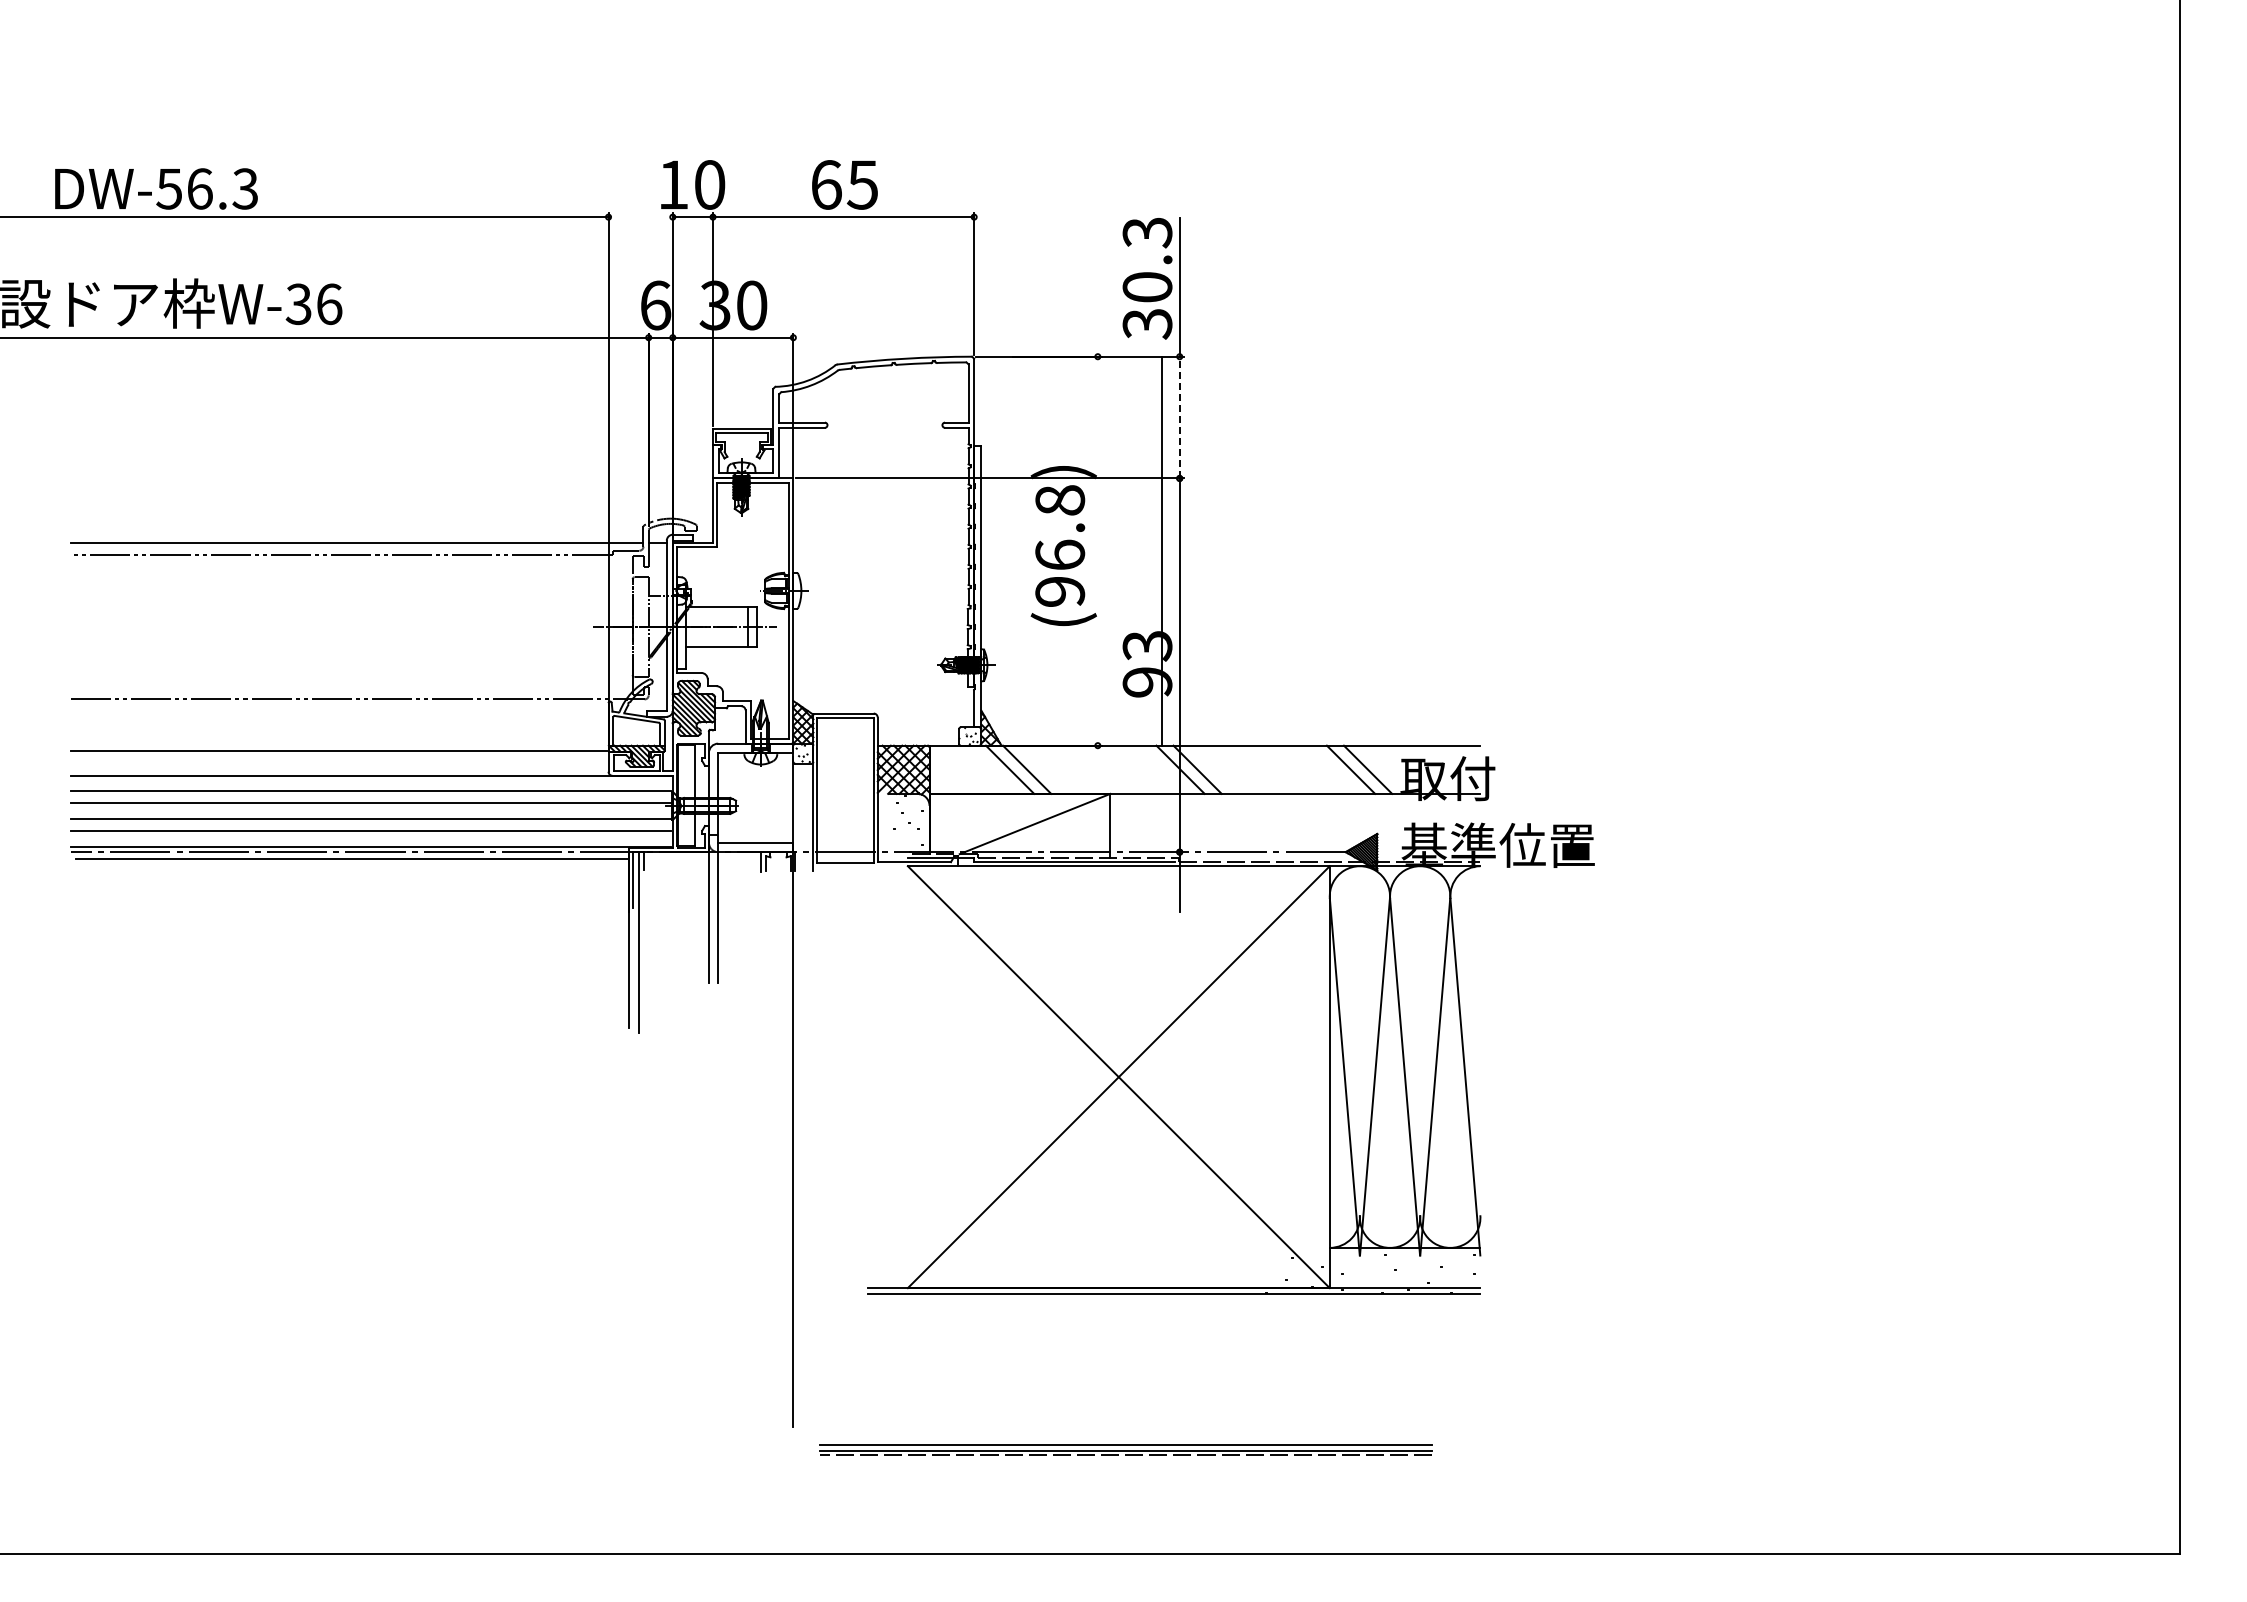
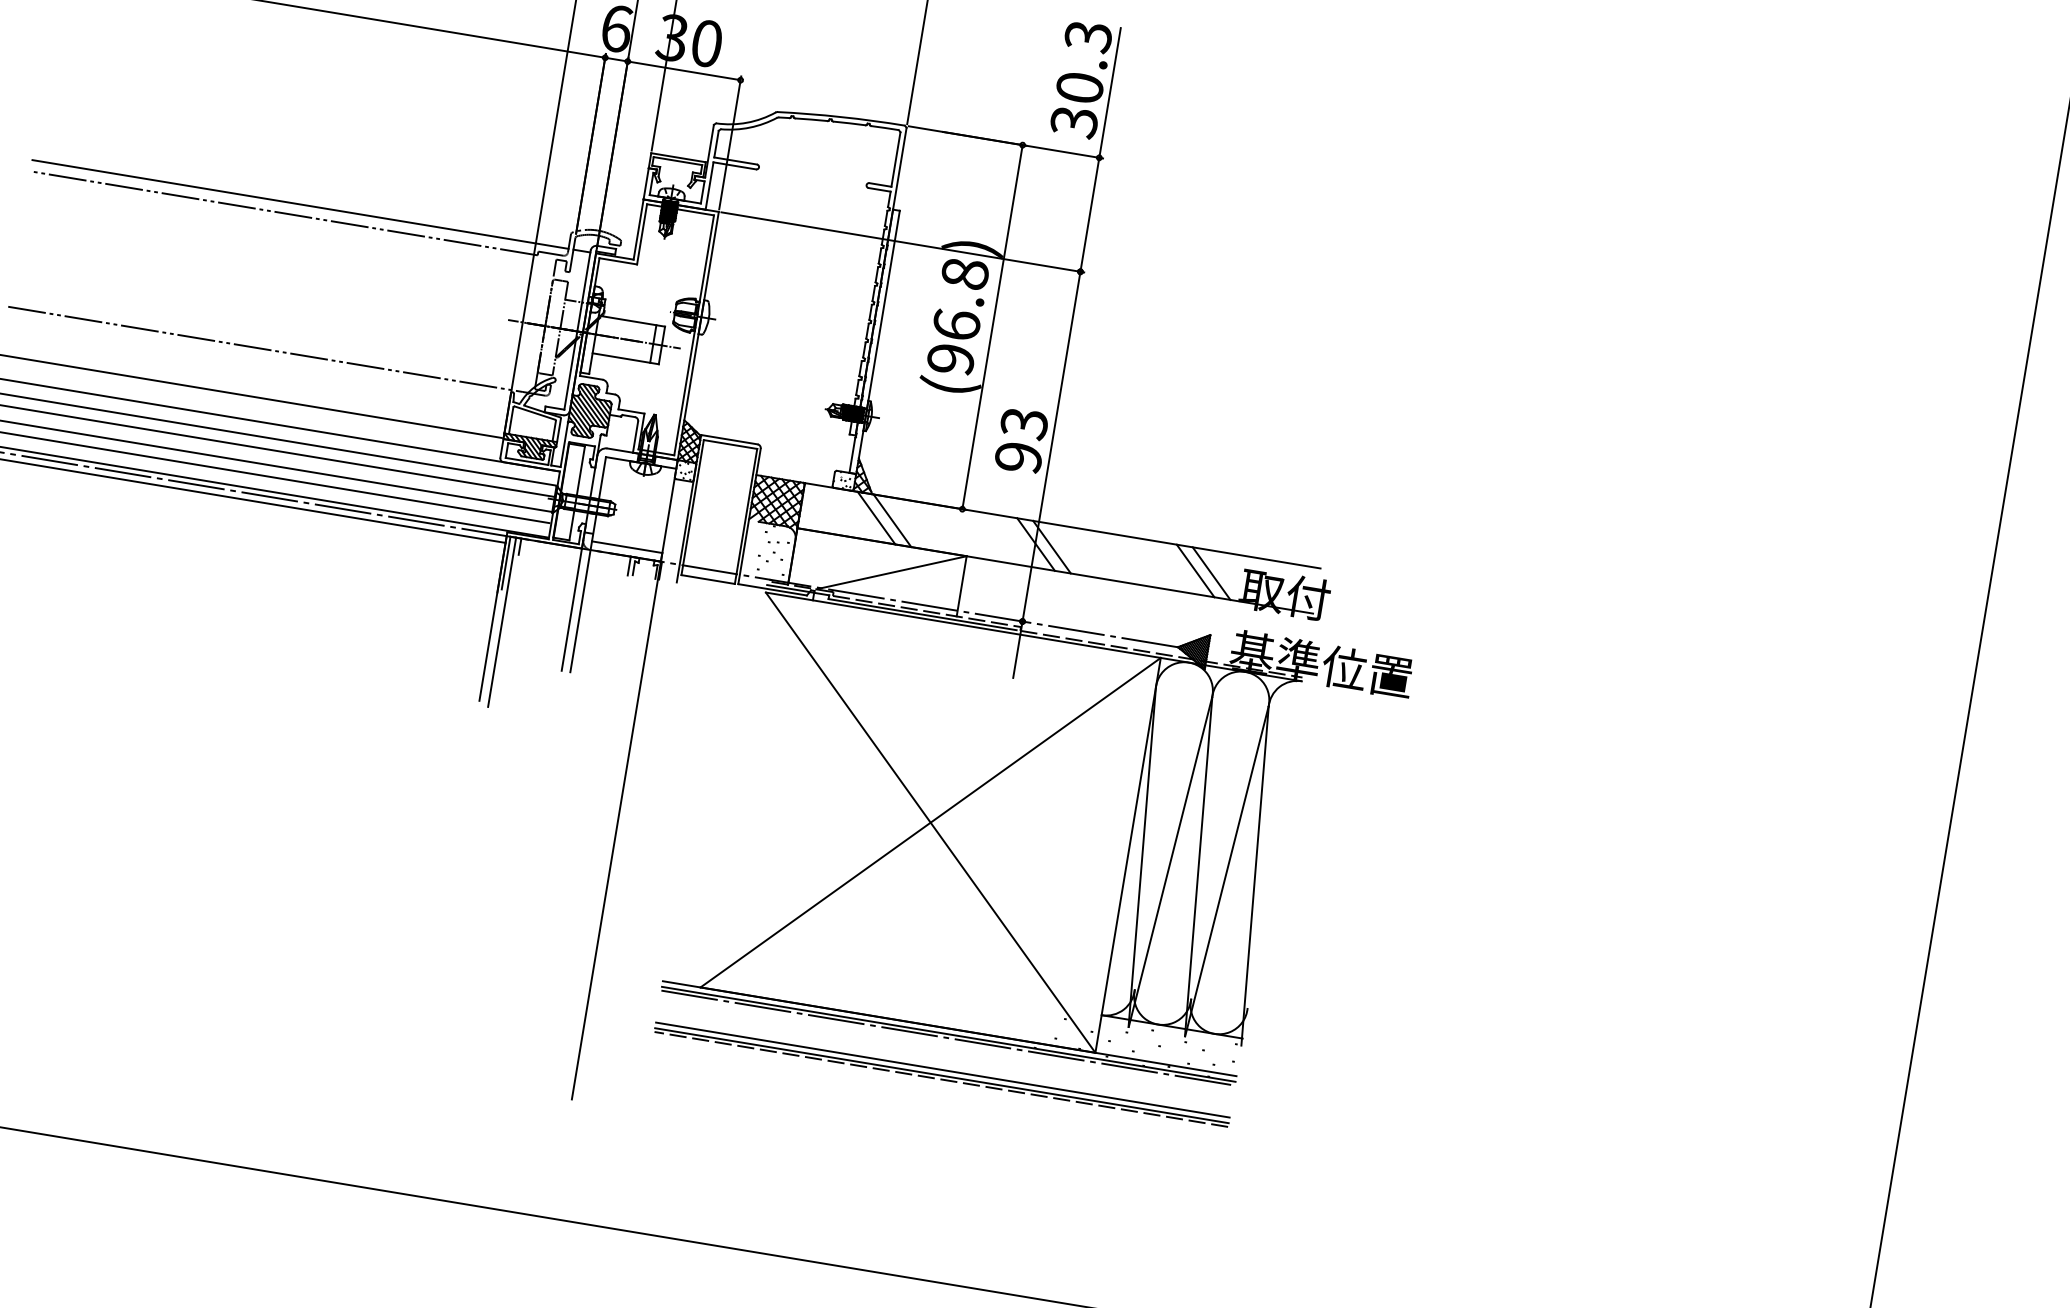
line: (1179, 417) -> (1089, 214), dashed -> solid
line: (1161, 550) -> (992, 326), moved
line: (1173, 1298) -> (947, 1038), added
part: (1125, 1449) -> (941, 1073), moved

